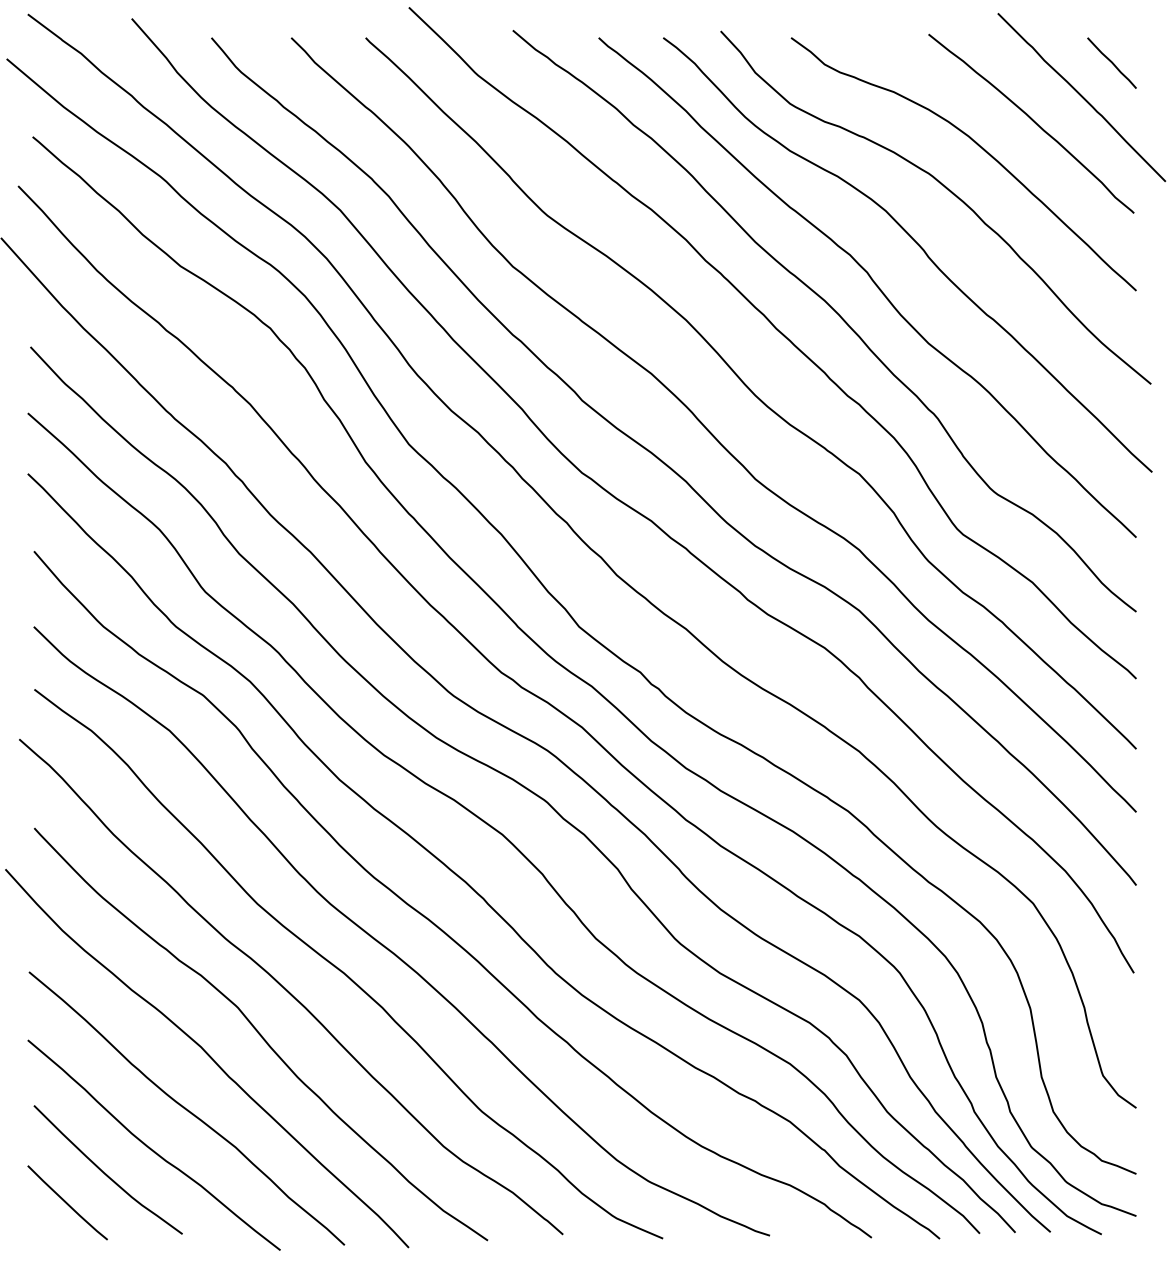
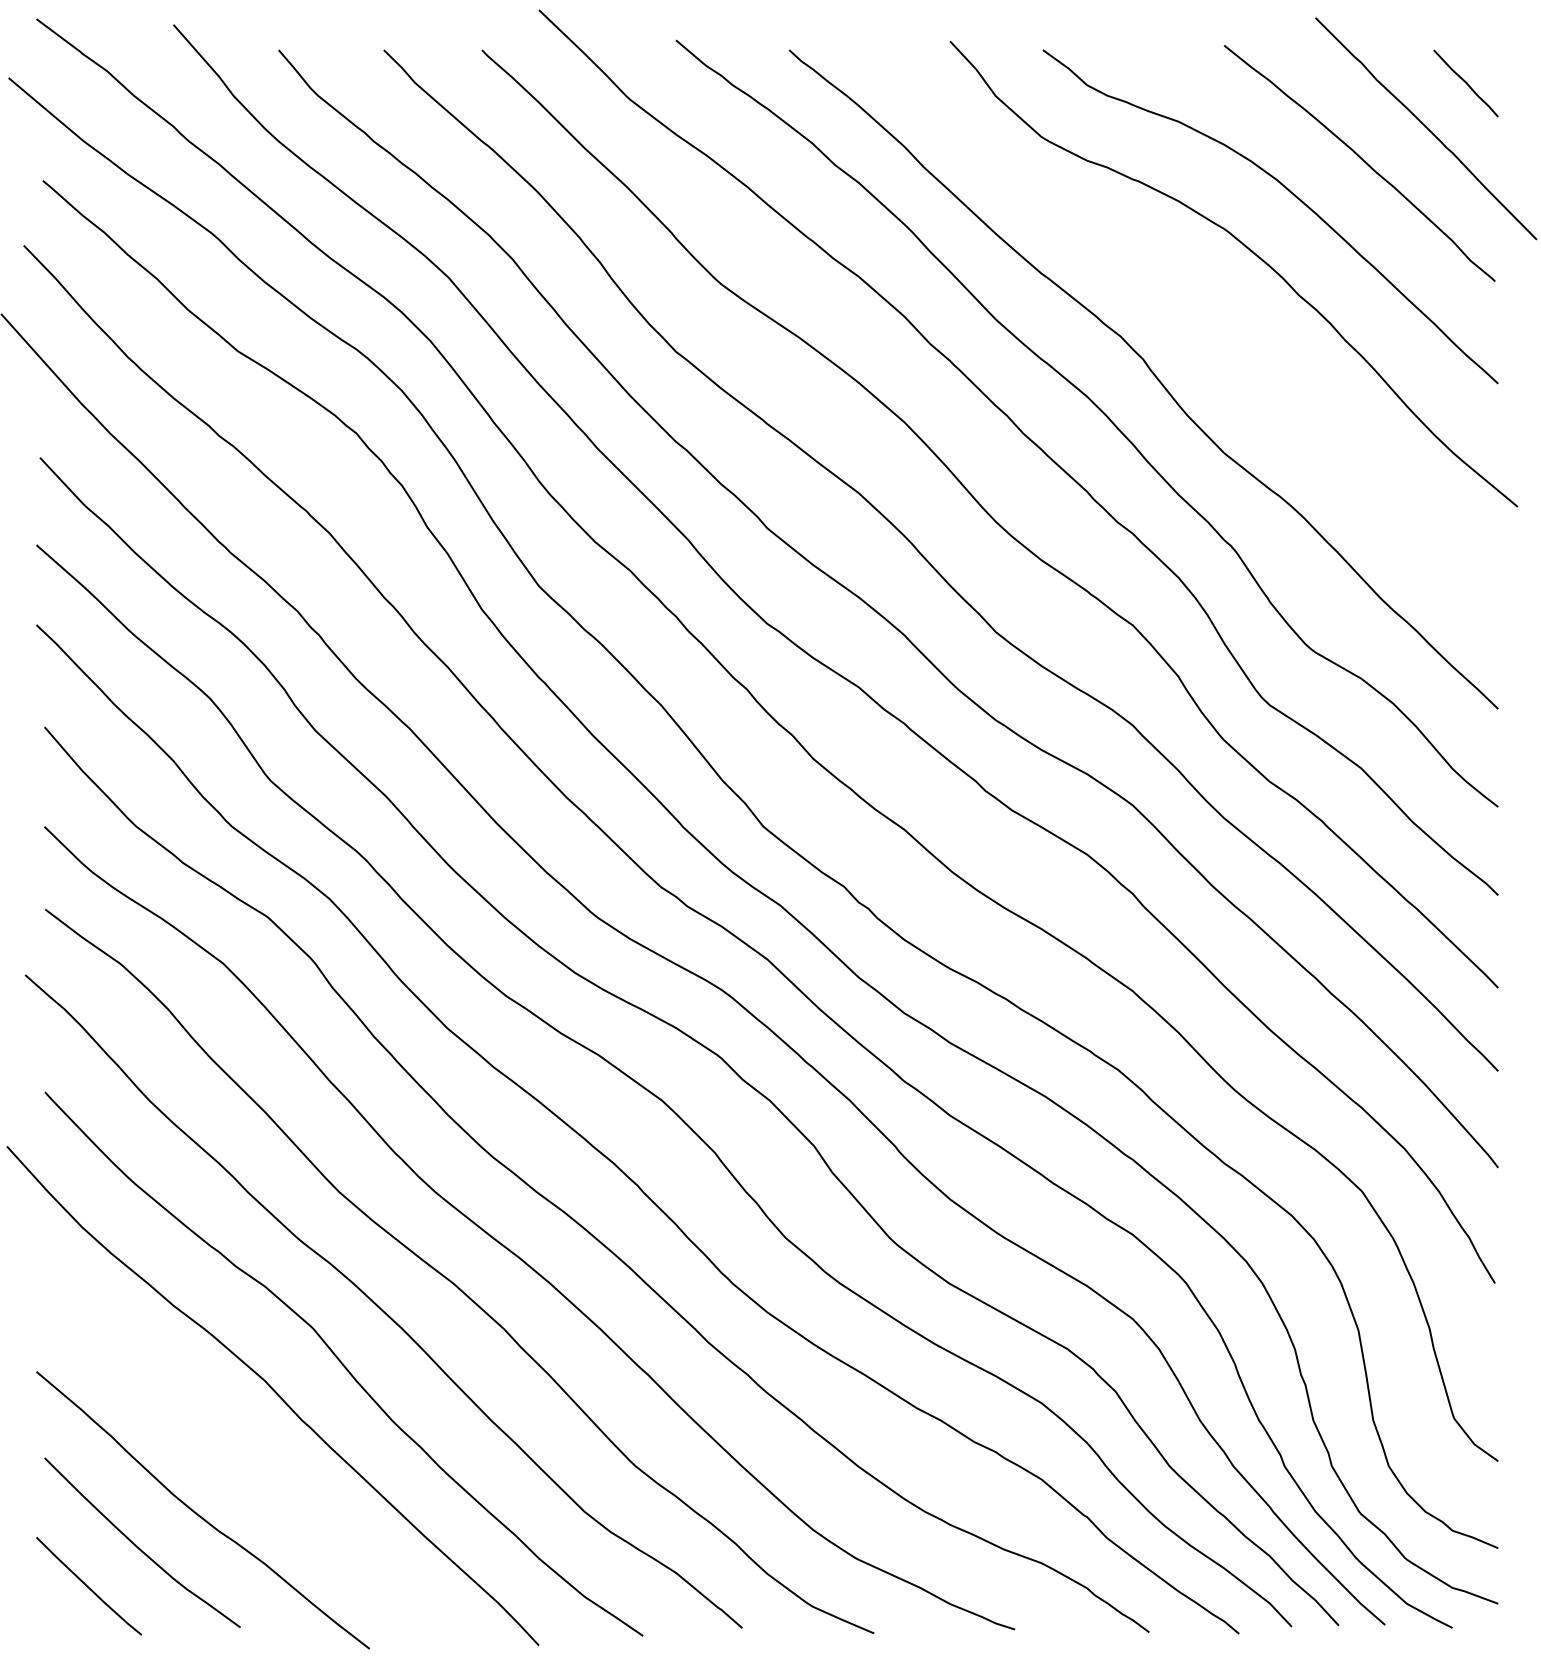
curve: (917, 244) -> (1209, 322), removed
curve: (186, 1108) -> (245, 1461), removed

